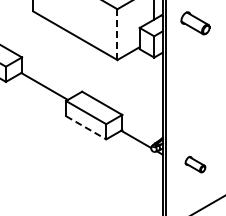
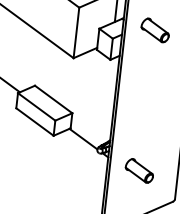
line: (117, 35) -> (76, 33), dashed -> solid
line: (86, 128) -> (35, 122), dashed -> solid
part: (195, 164) -> (139, 170), size x1.43

